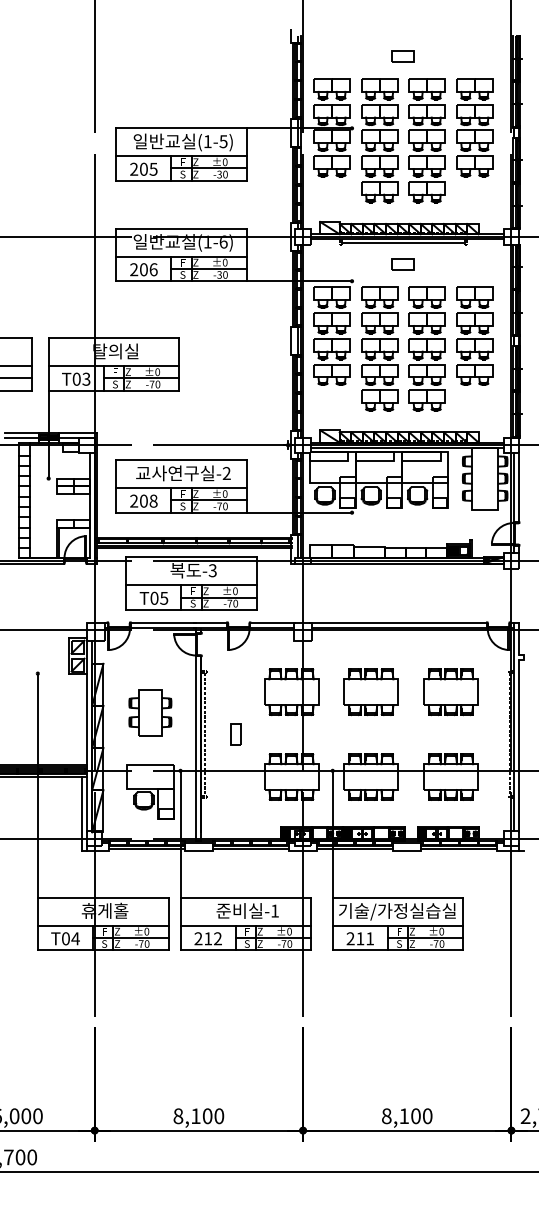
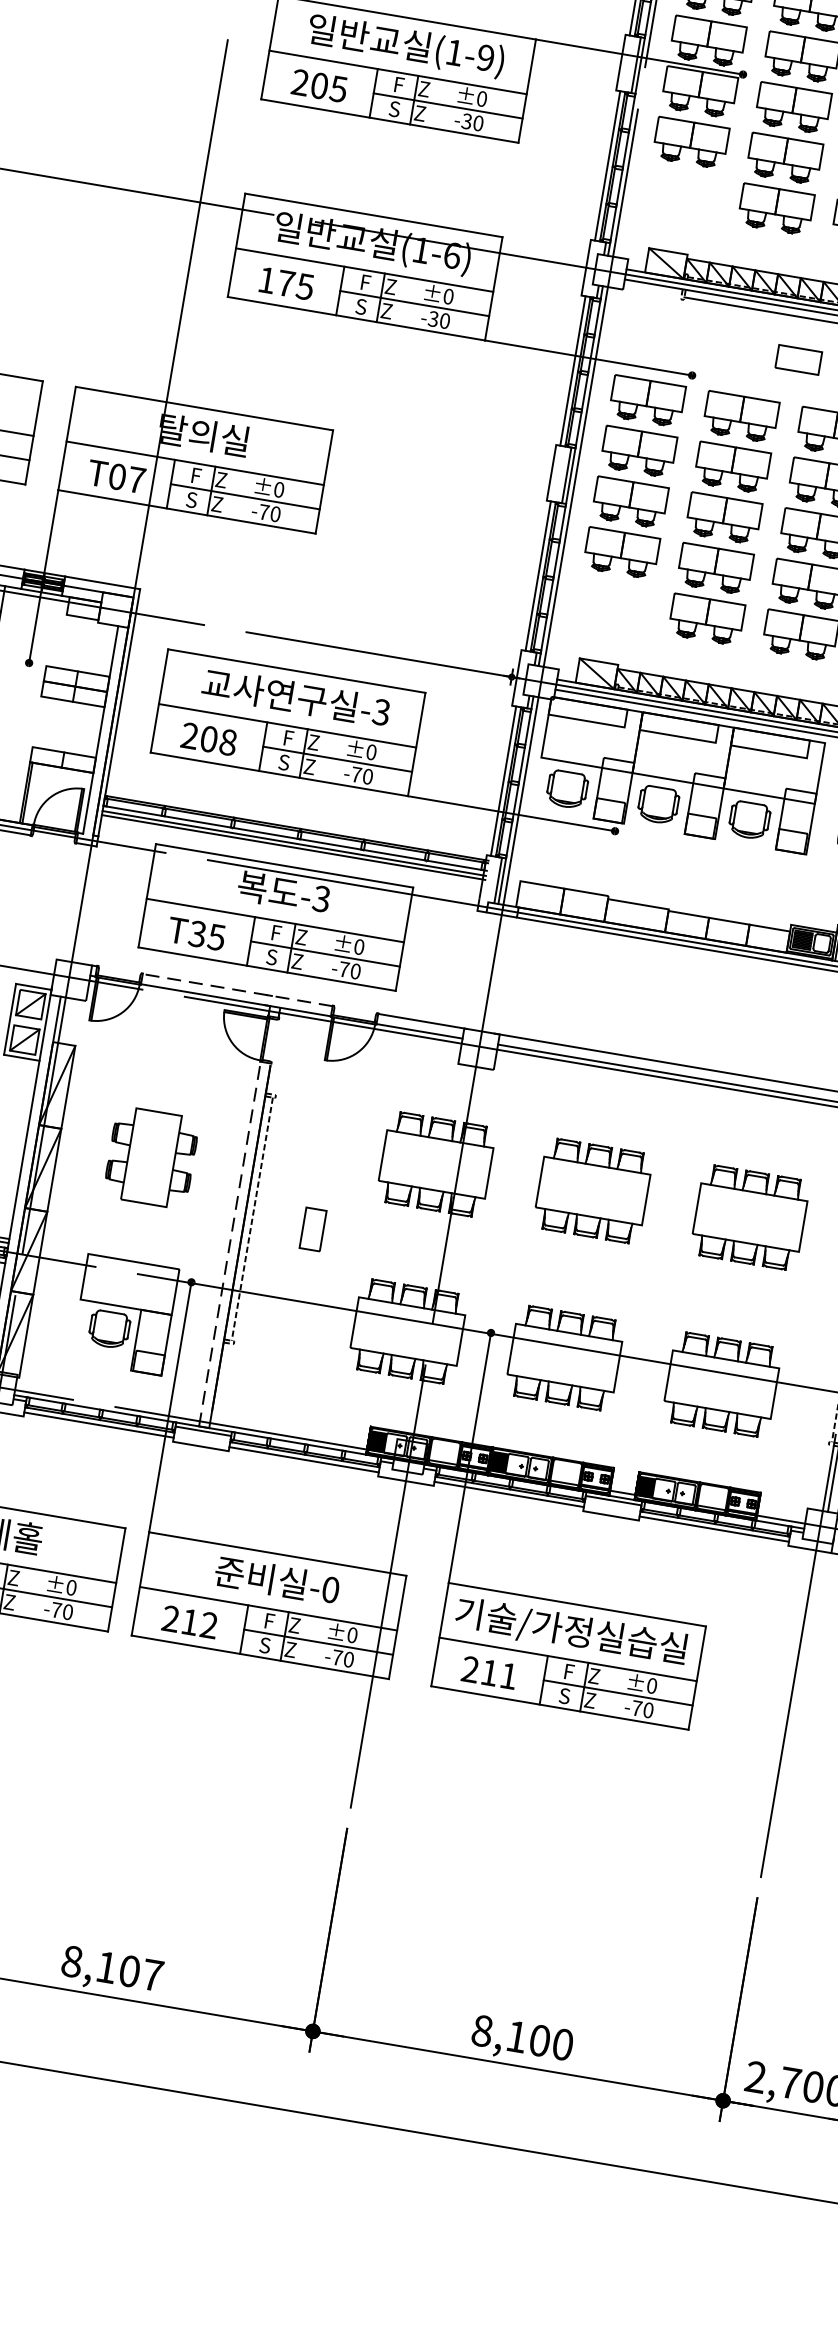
text: (223, 141) -> (485, 57), (1-5) -> (1-9)
text: (143, 269) -> (285, 282), 206 -> 175
text: (86, 378) -> (136, 478), T03 -> T07
text: (226, 473) -> (380, 712), -2 -> -3
text: (154, 597) -> (197, 932), T05 -> T35
line: (178, 622) -> (236, 989), solid -> dashed
line: (196, 749) -> (229, 1245), solid -> dashed
text: (274, 910) -> (329, 1588), -1 -> -0
text: (219, 1116) -> (153, 1975), 8,100 -> 8,107

